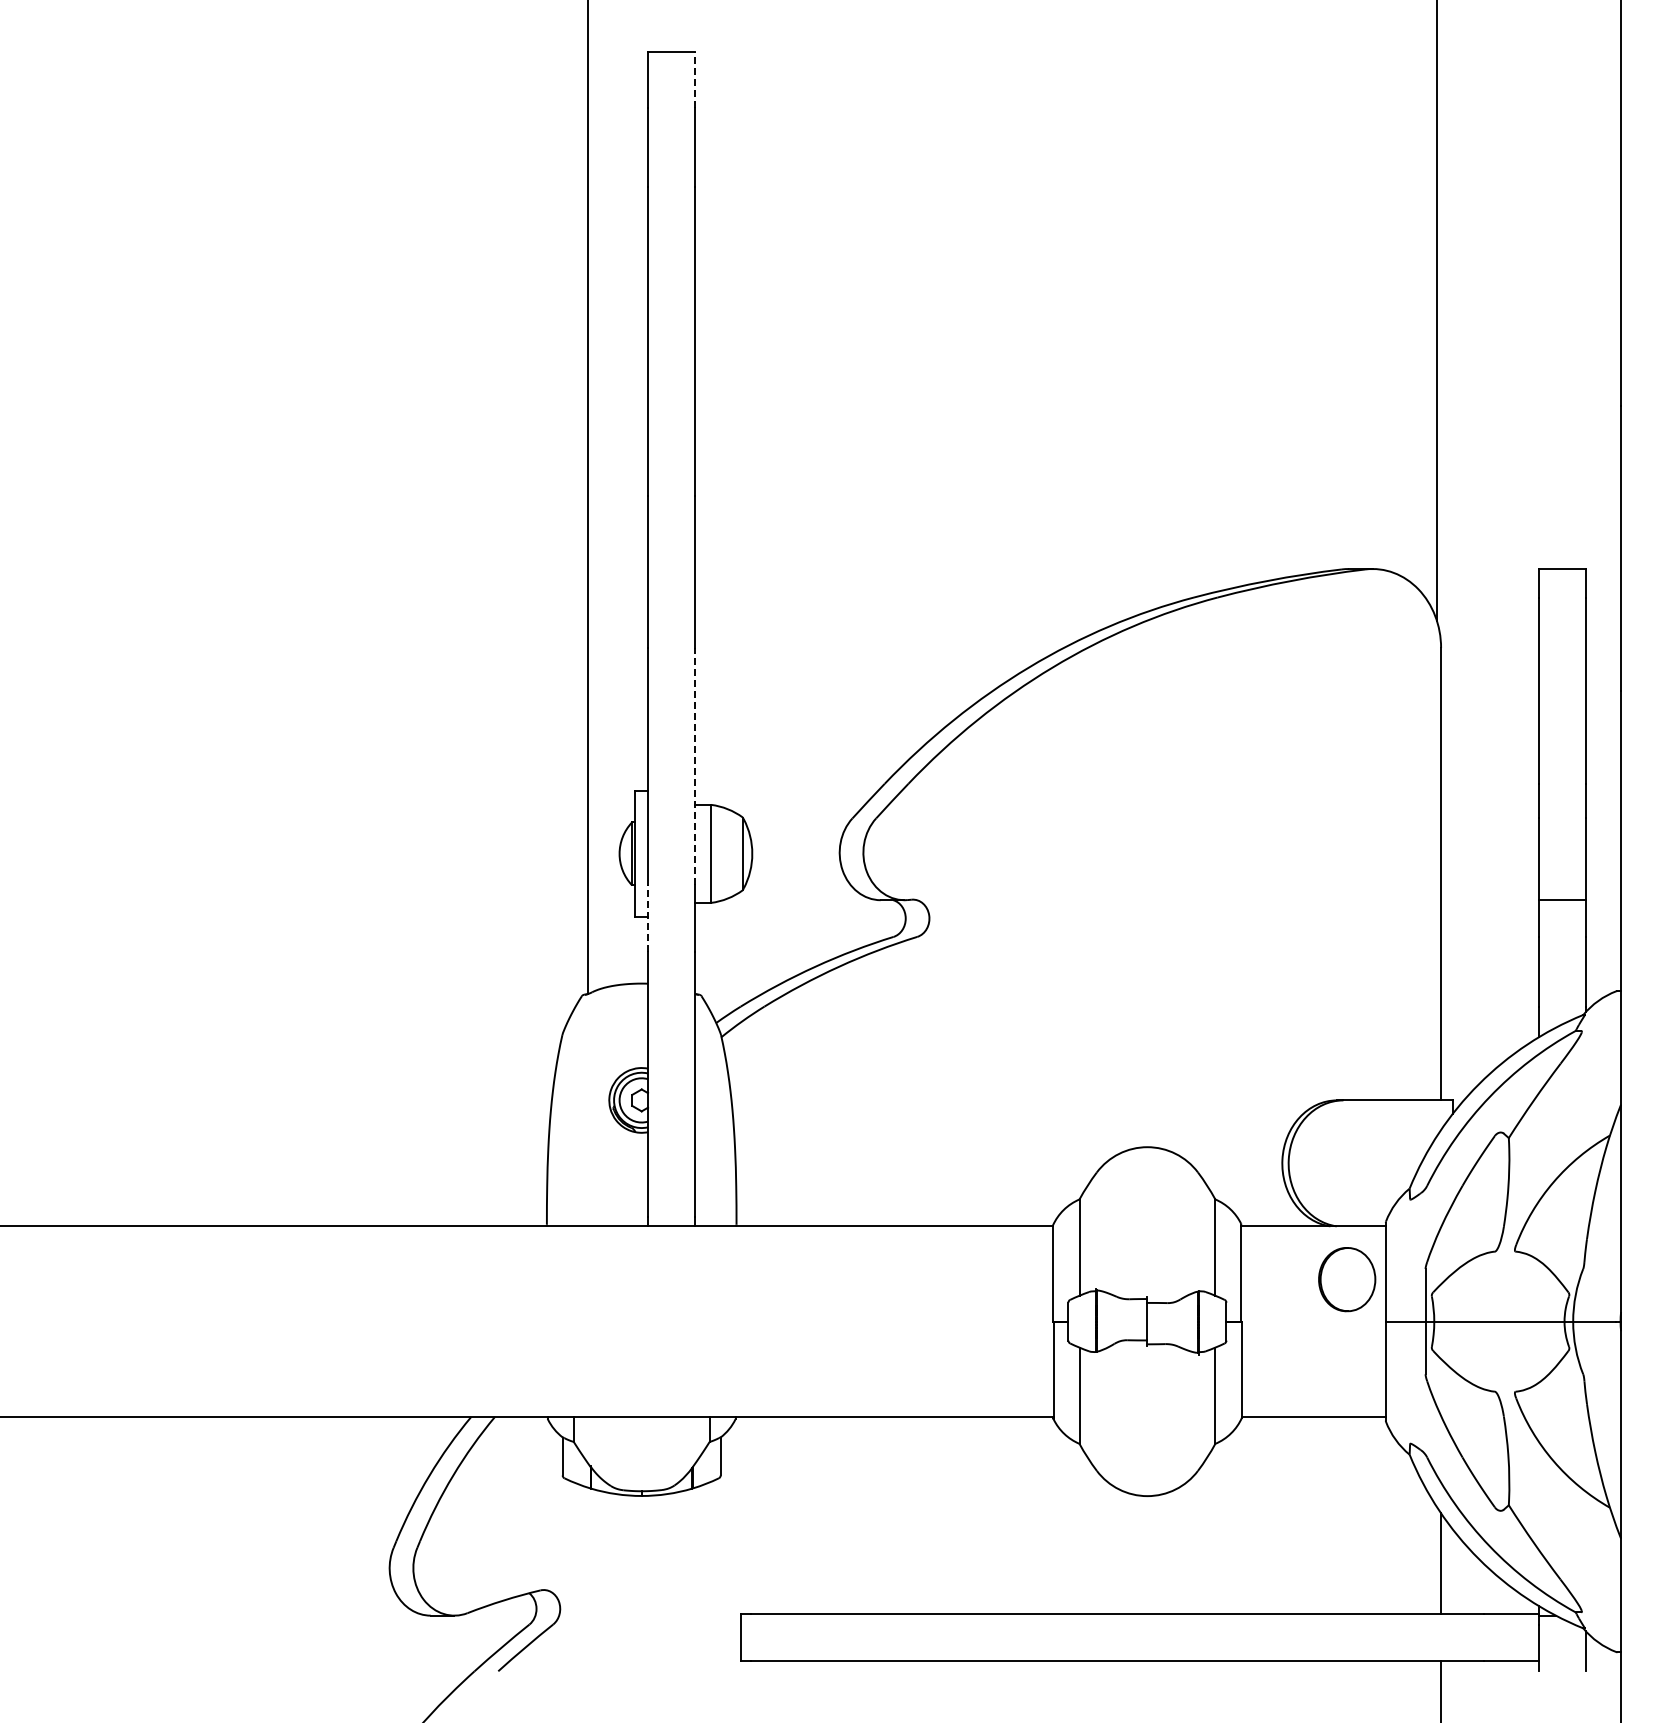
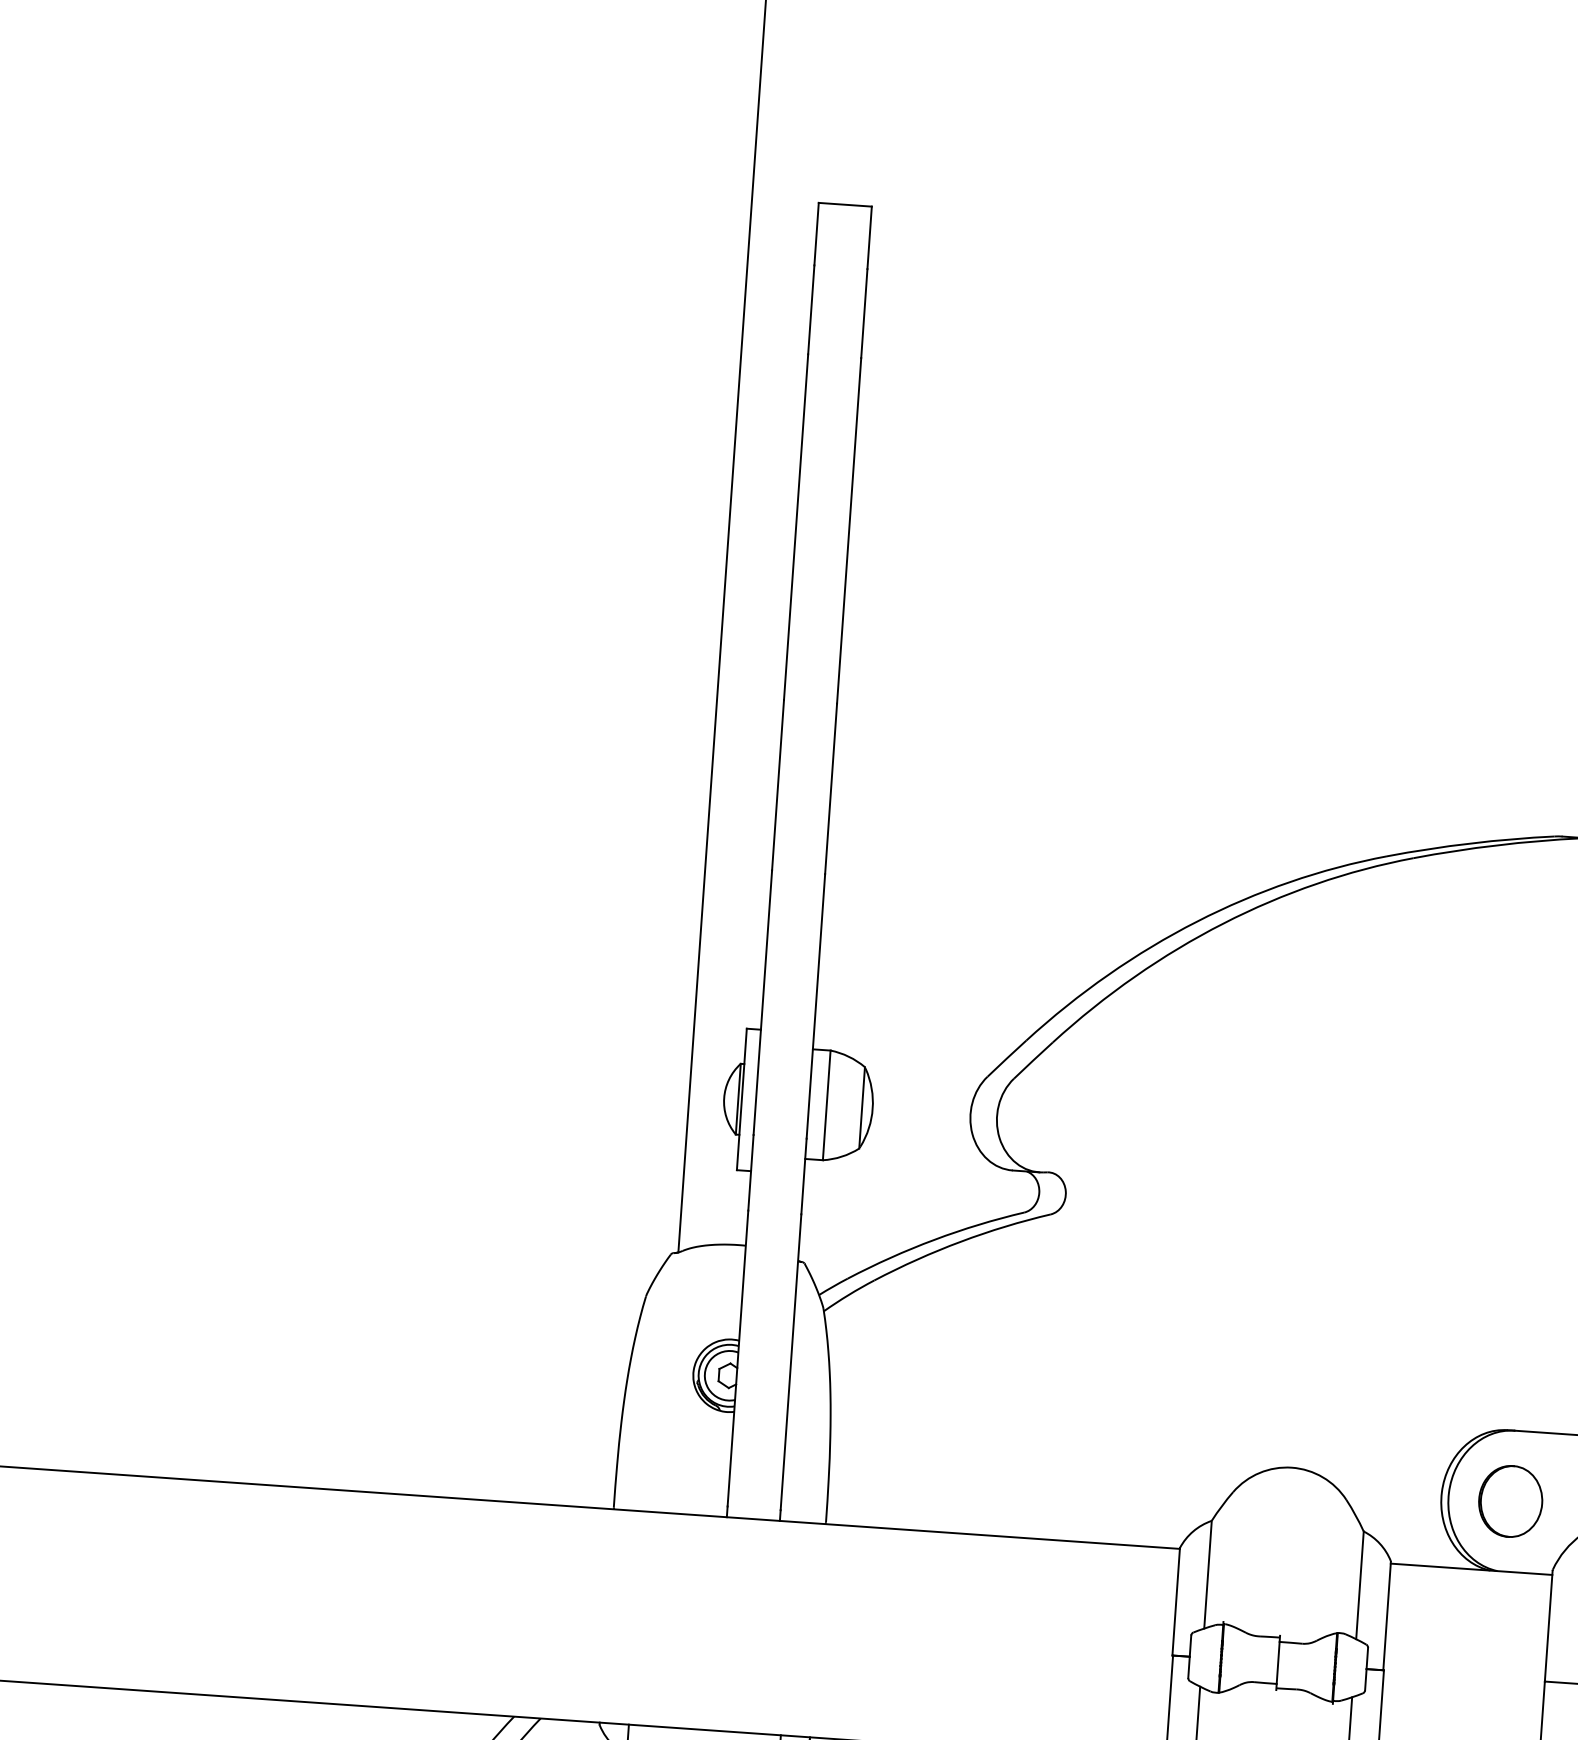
line: (695, 79) -> (869, 237), dashed -> solid
line: (695, 766) -> (815, 1006), dashed -> solid
line: (648, 918) -> (751, 1172), dashed -> solid
part: (1347, 1279) -> (1511, 1501), moved

